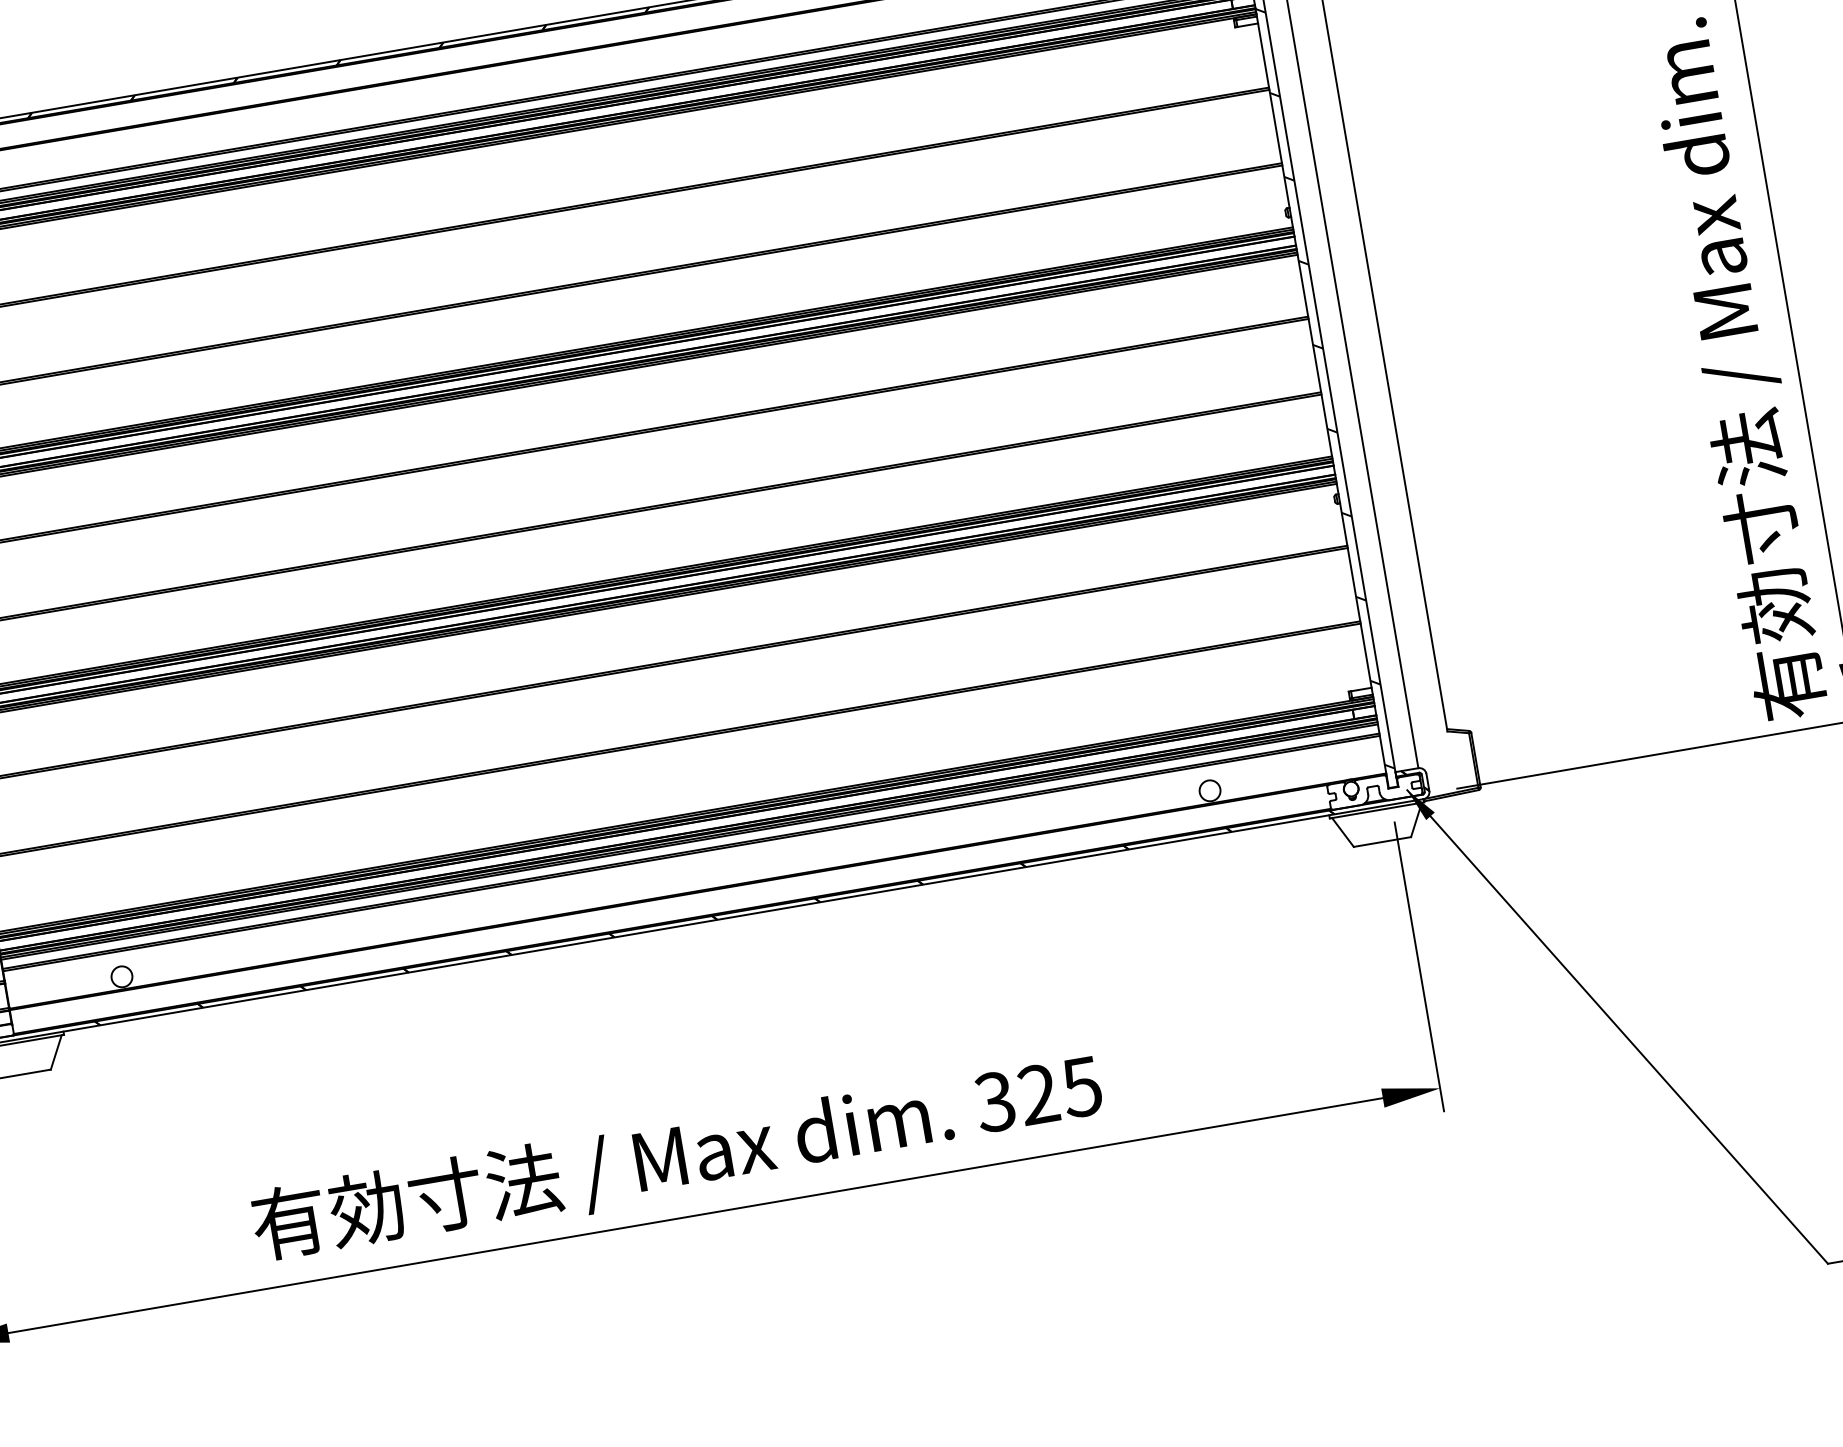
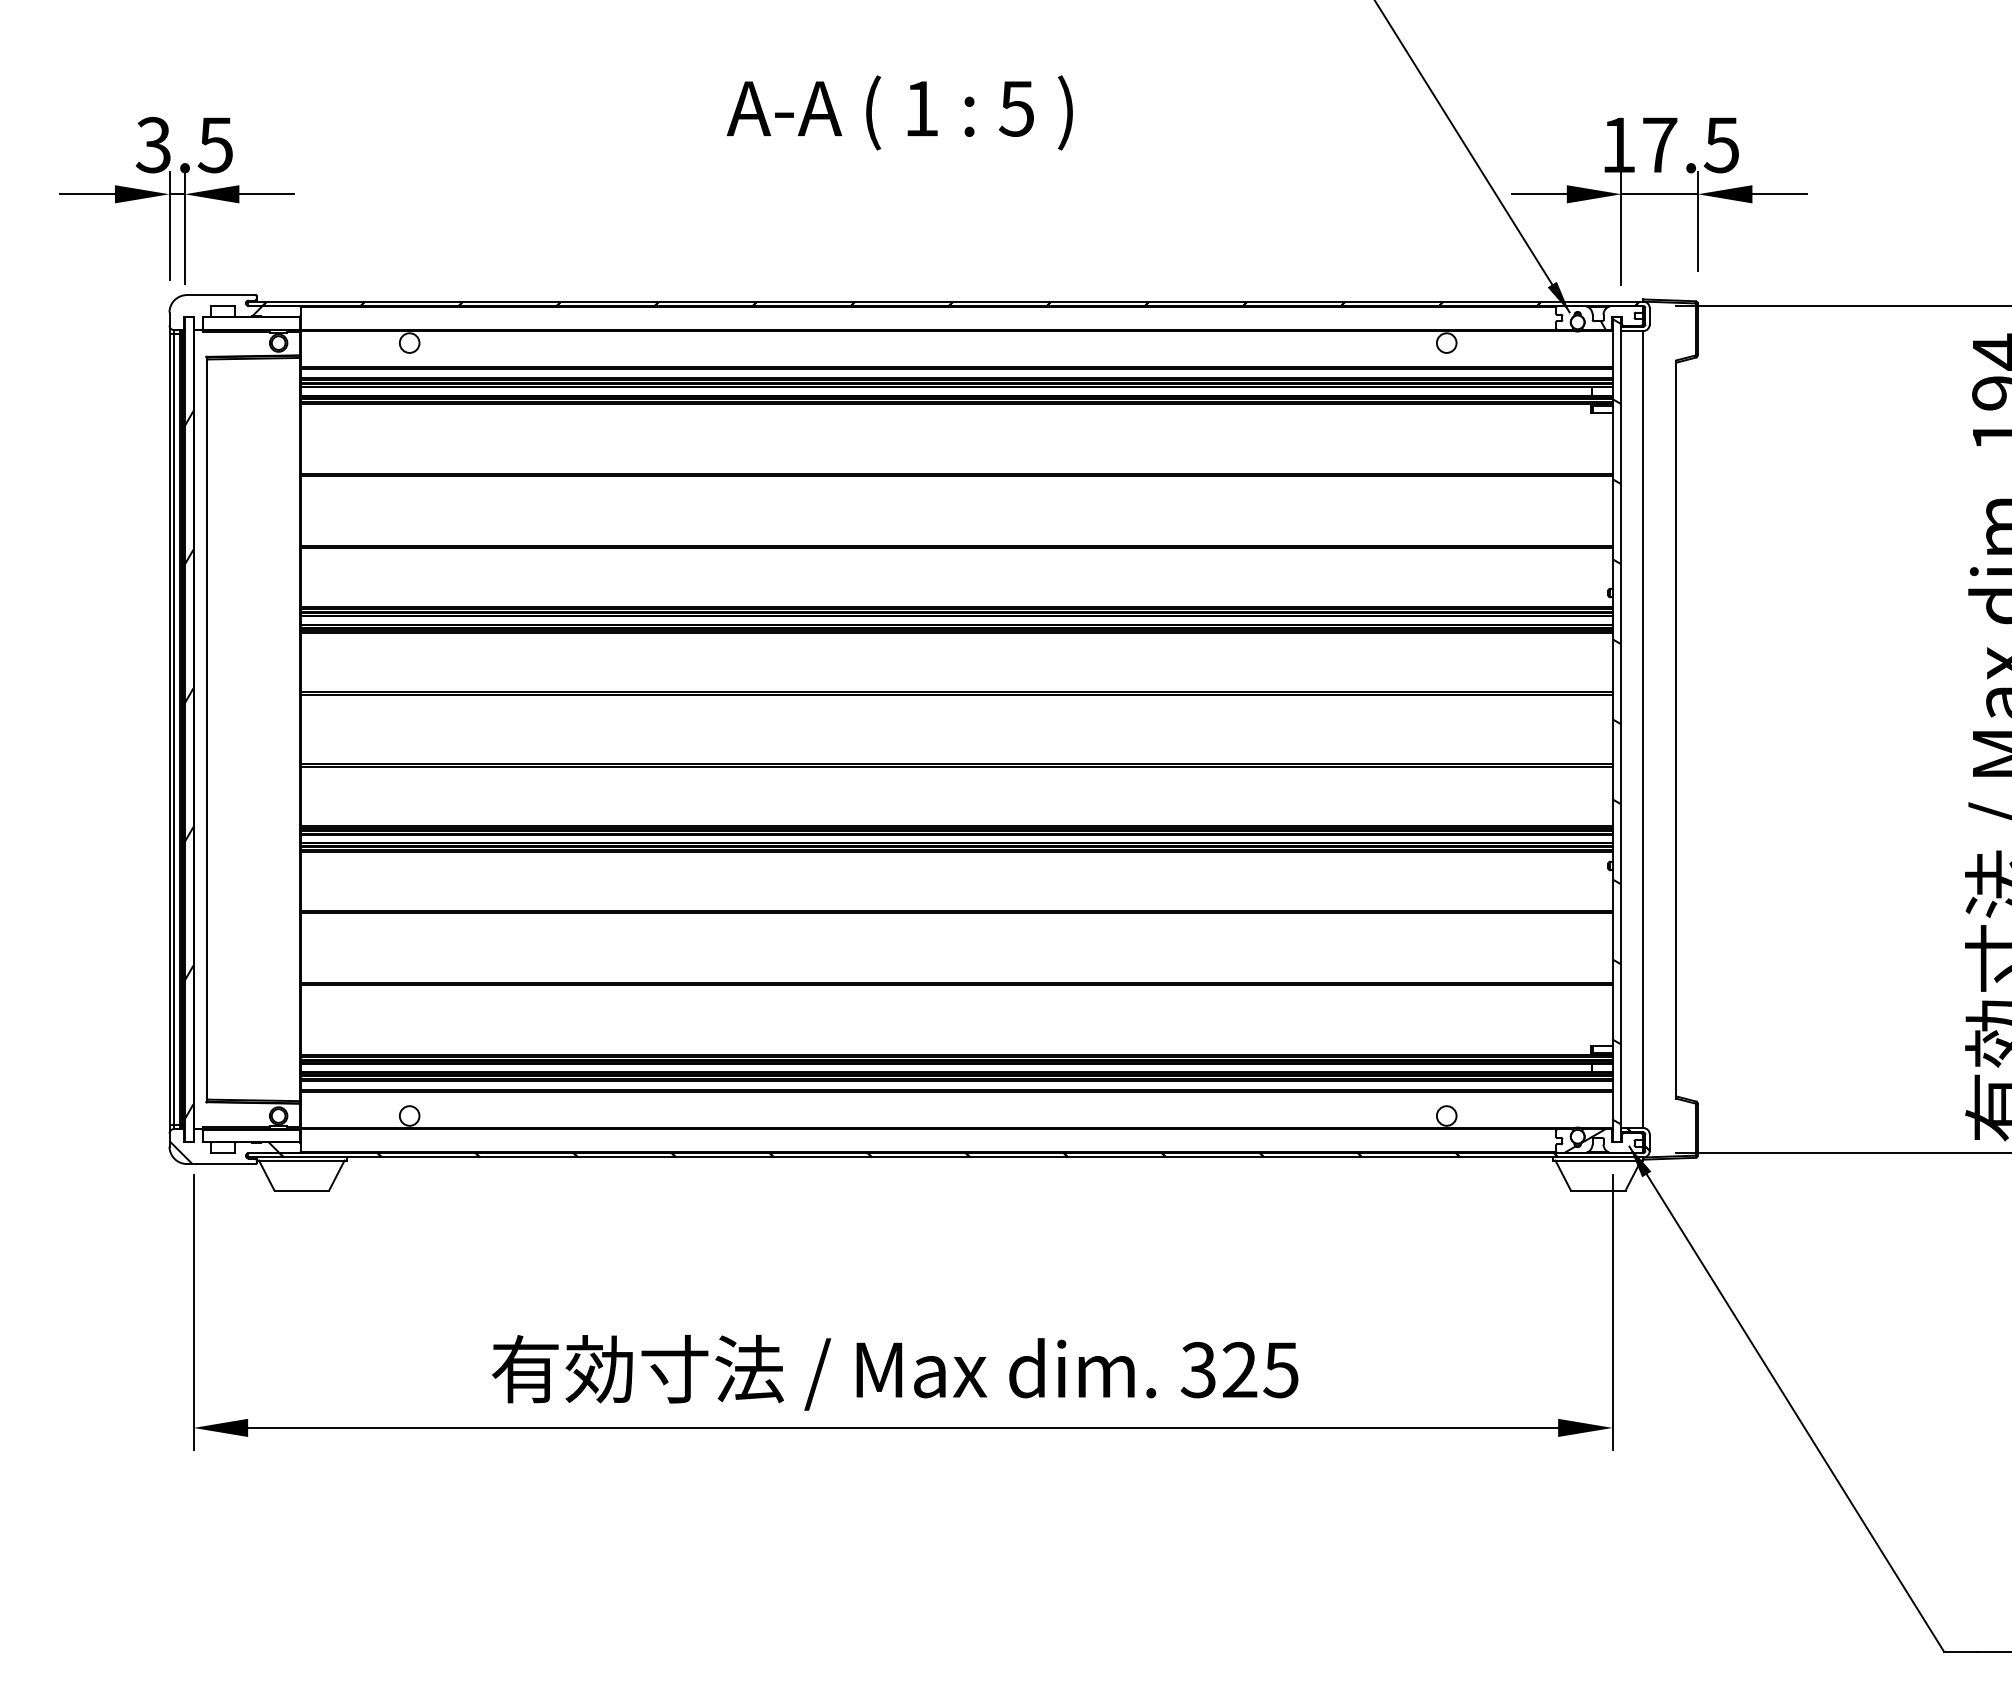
hatch: (1359, 792) -> (1584, 1141), added

